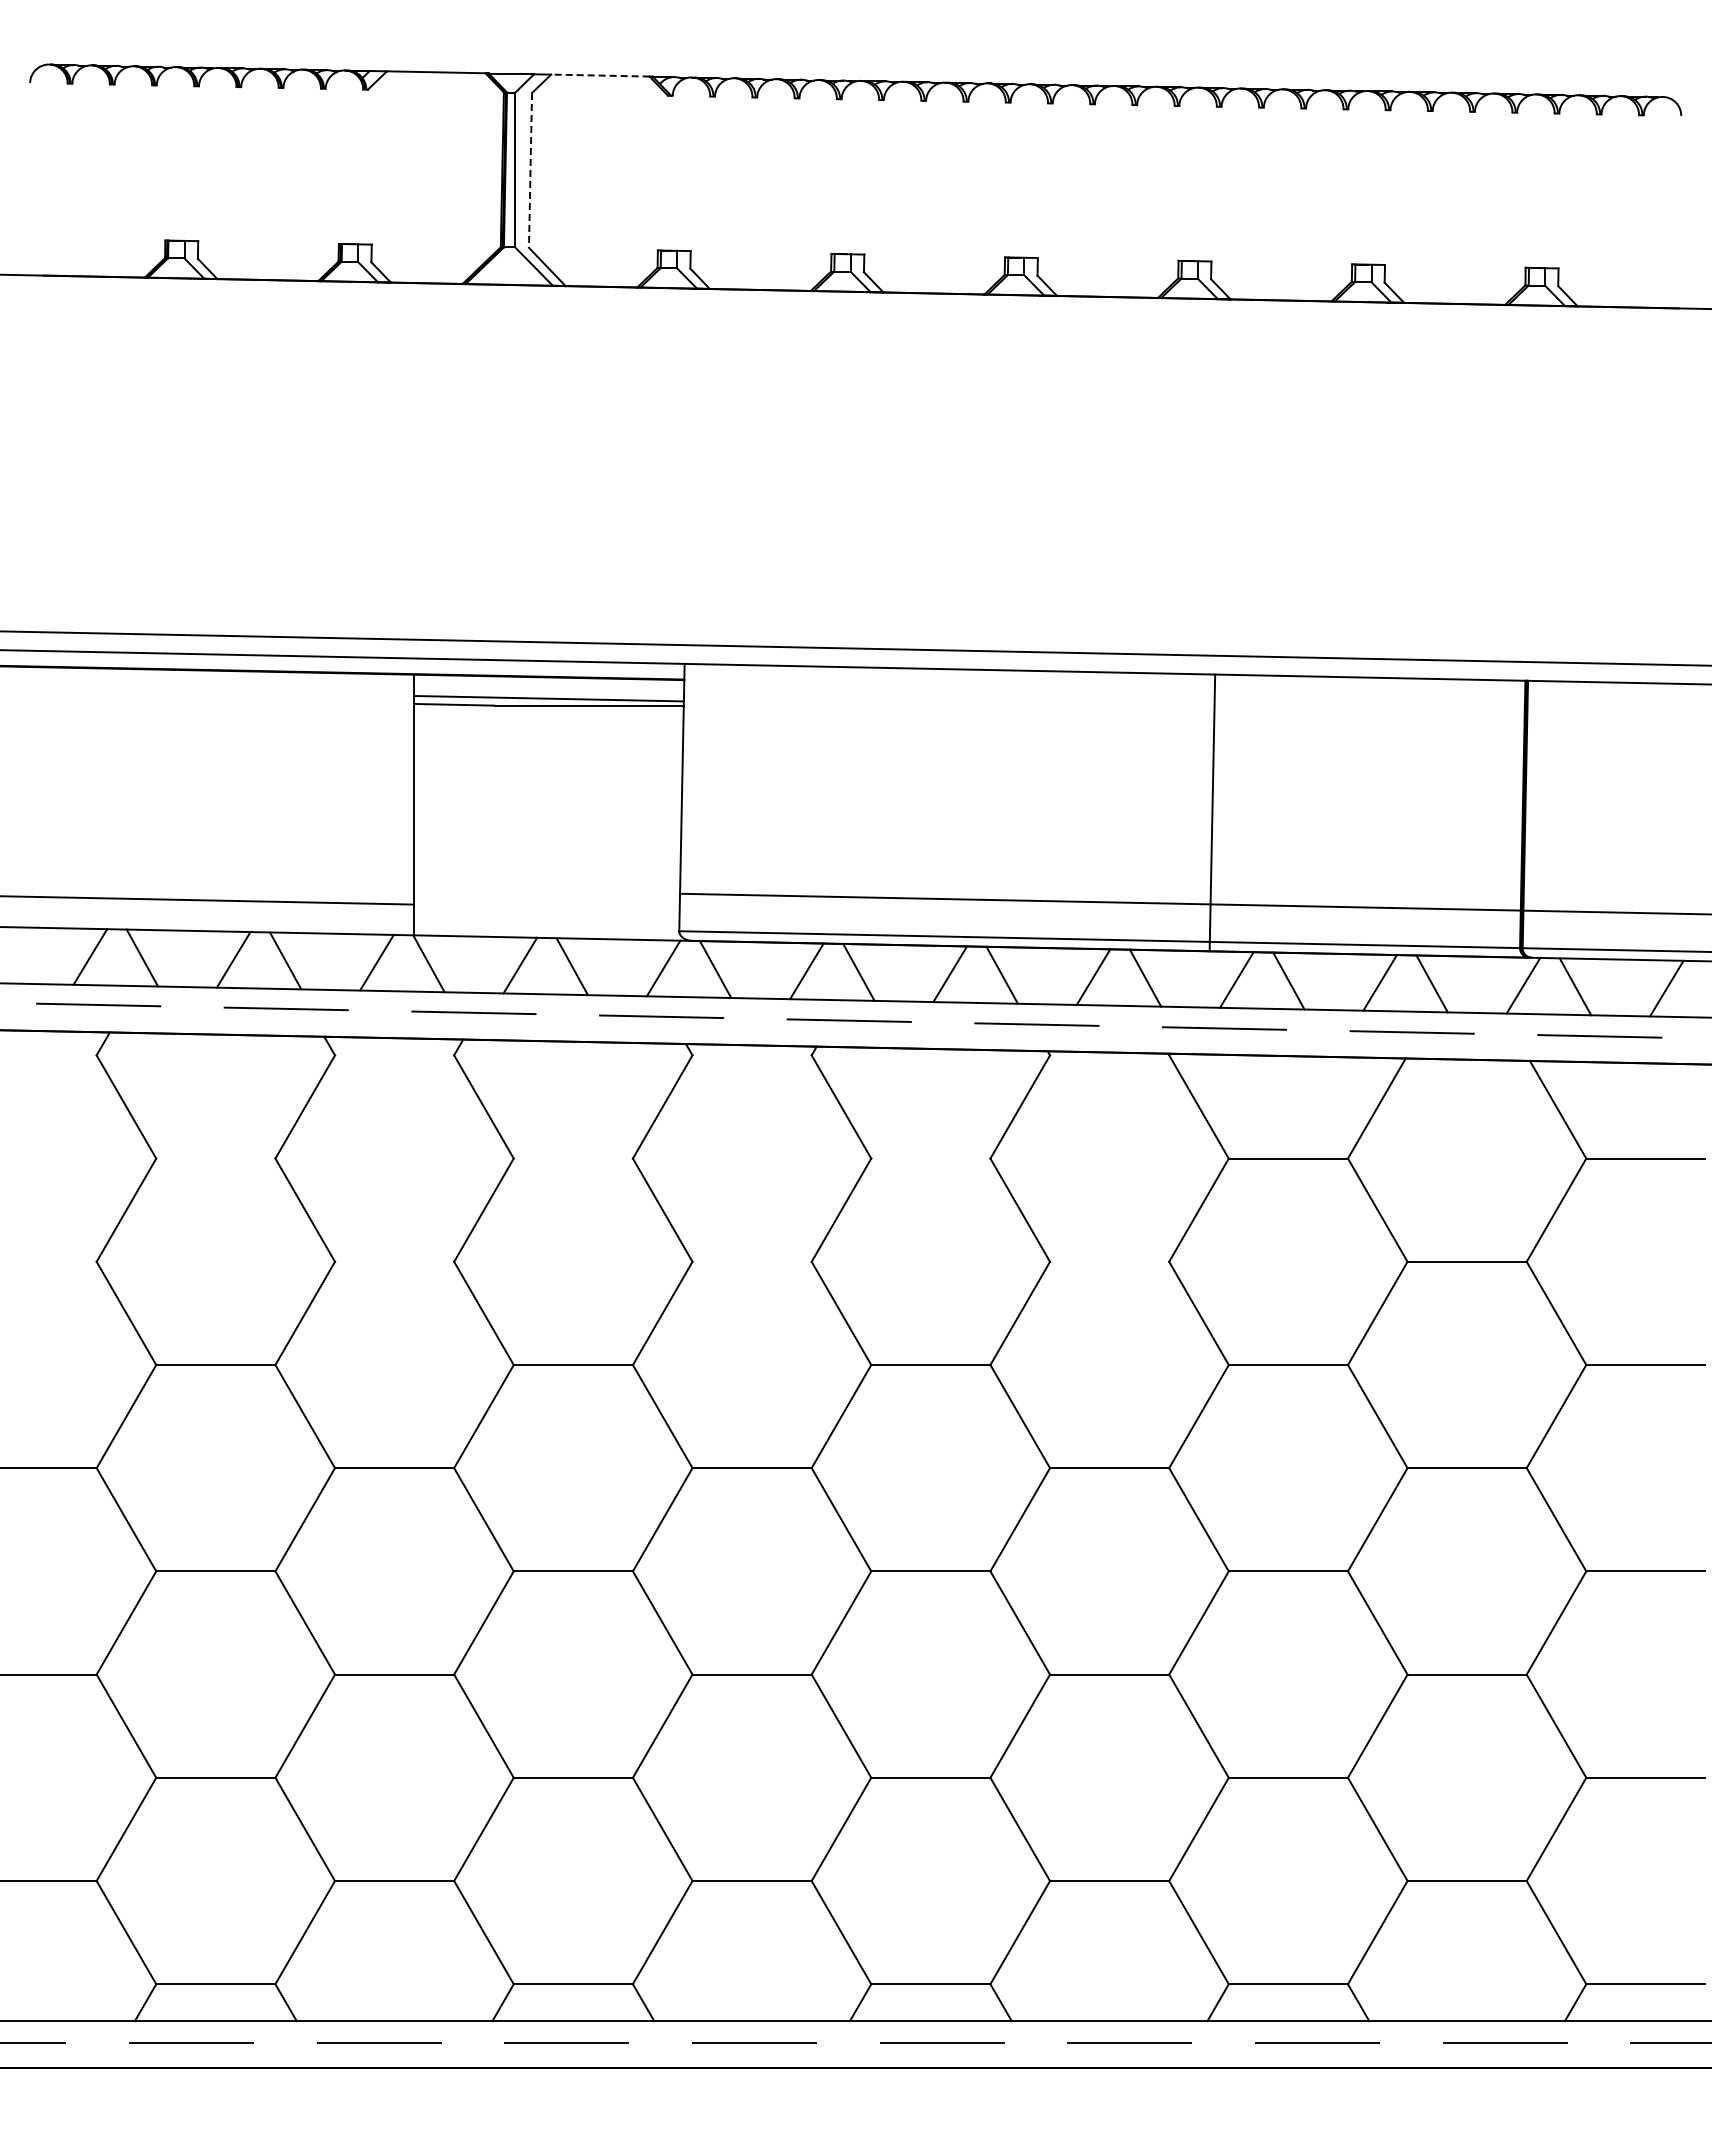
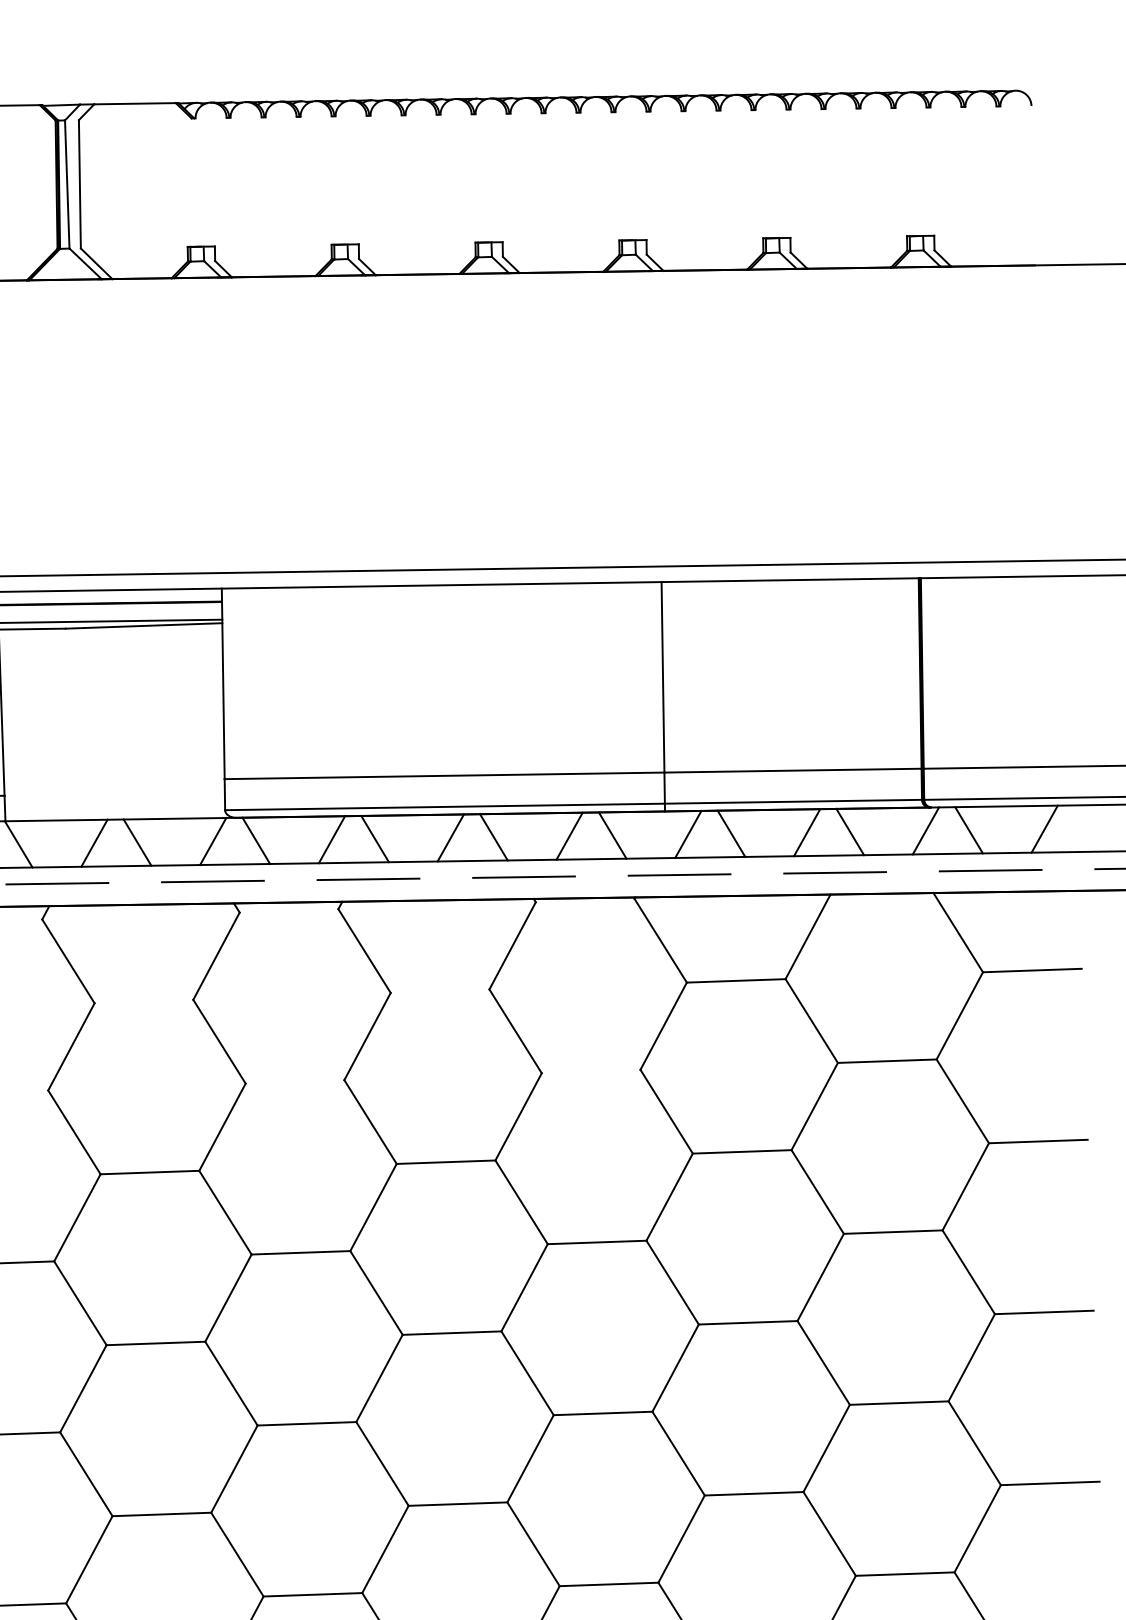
line: (599, 75) -> (134, 103), dashed -> solid
line: (530, 170) -> (79, 184), dashed -> solid

